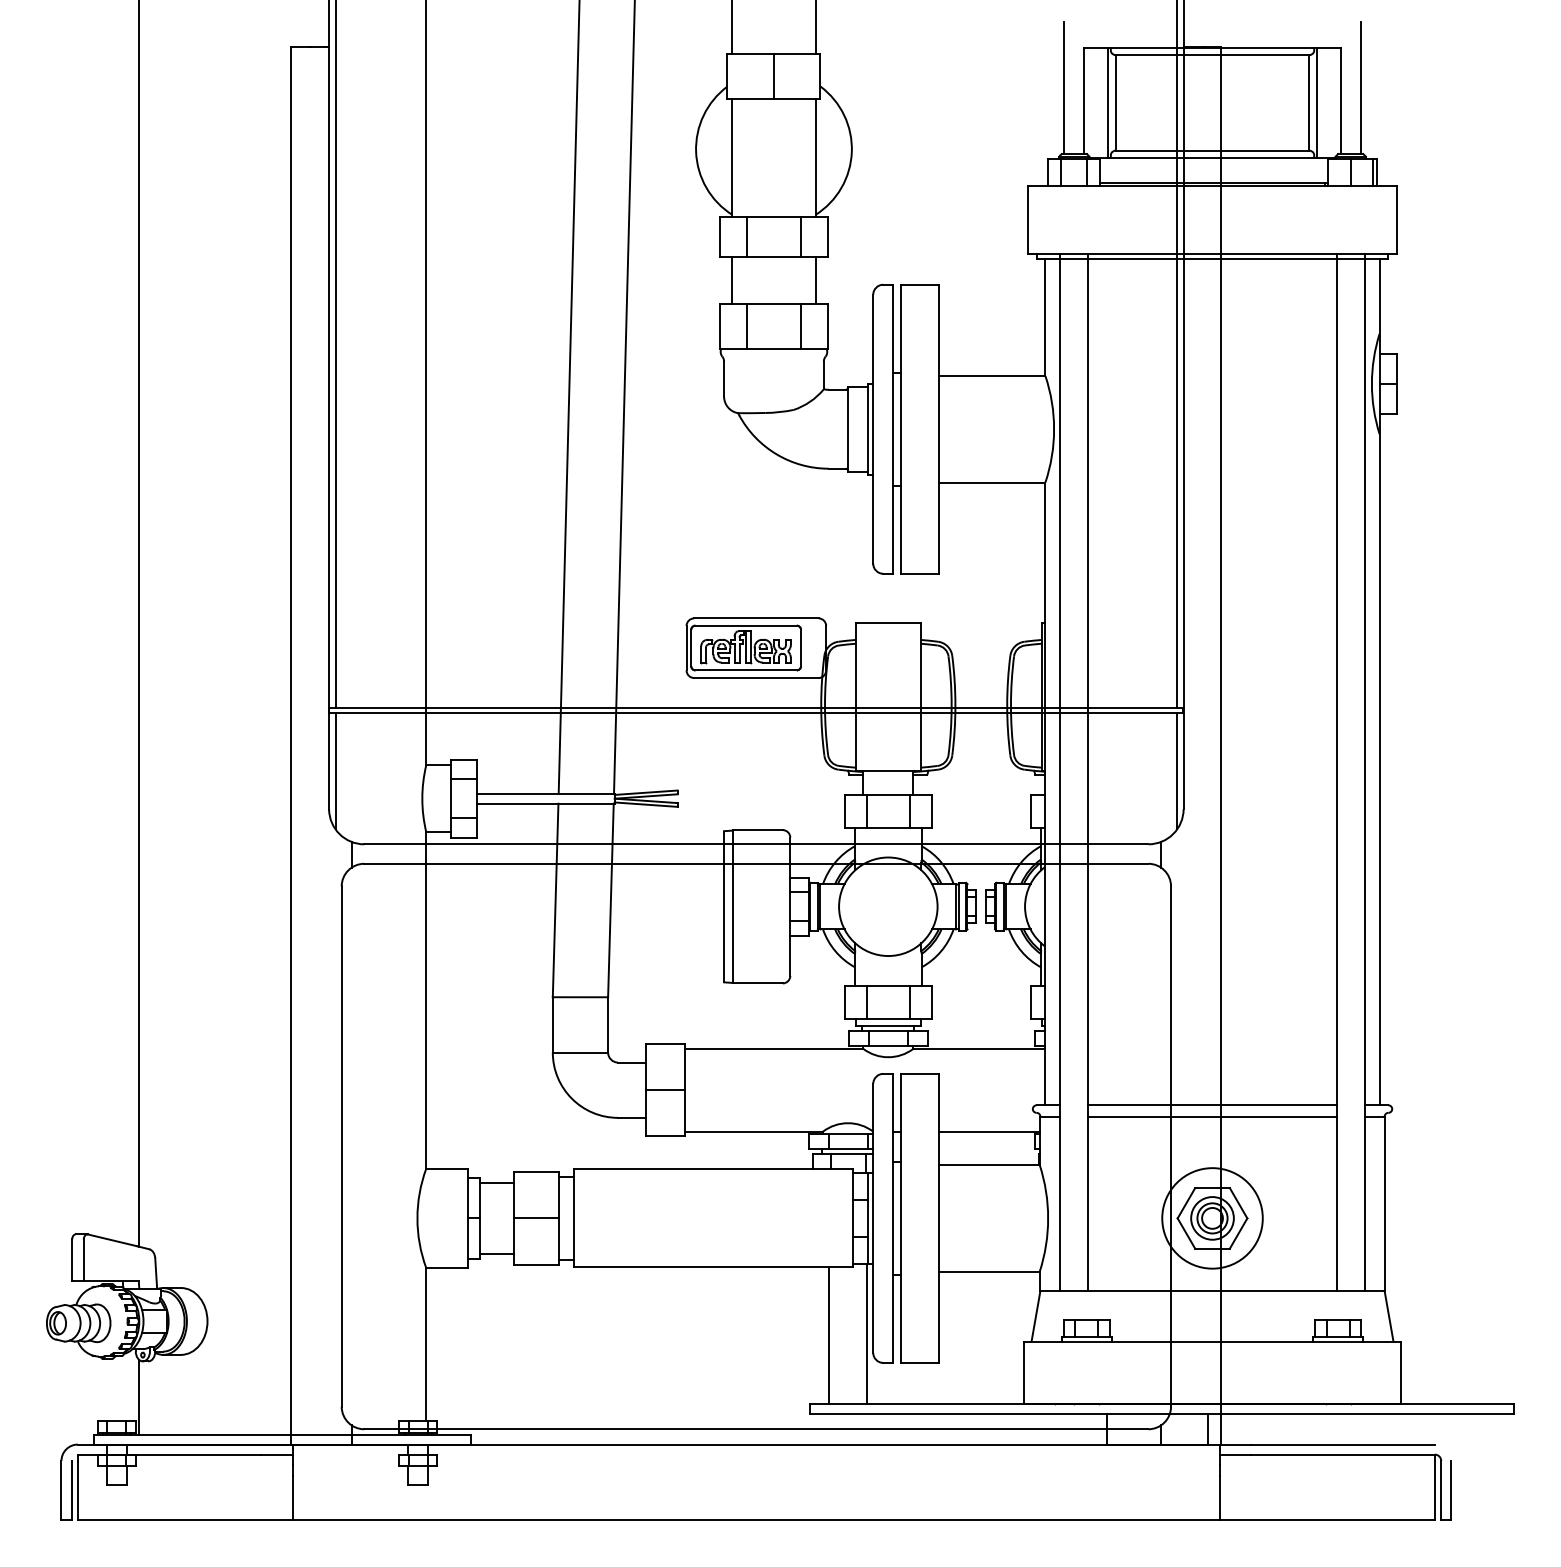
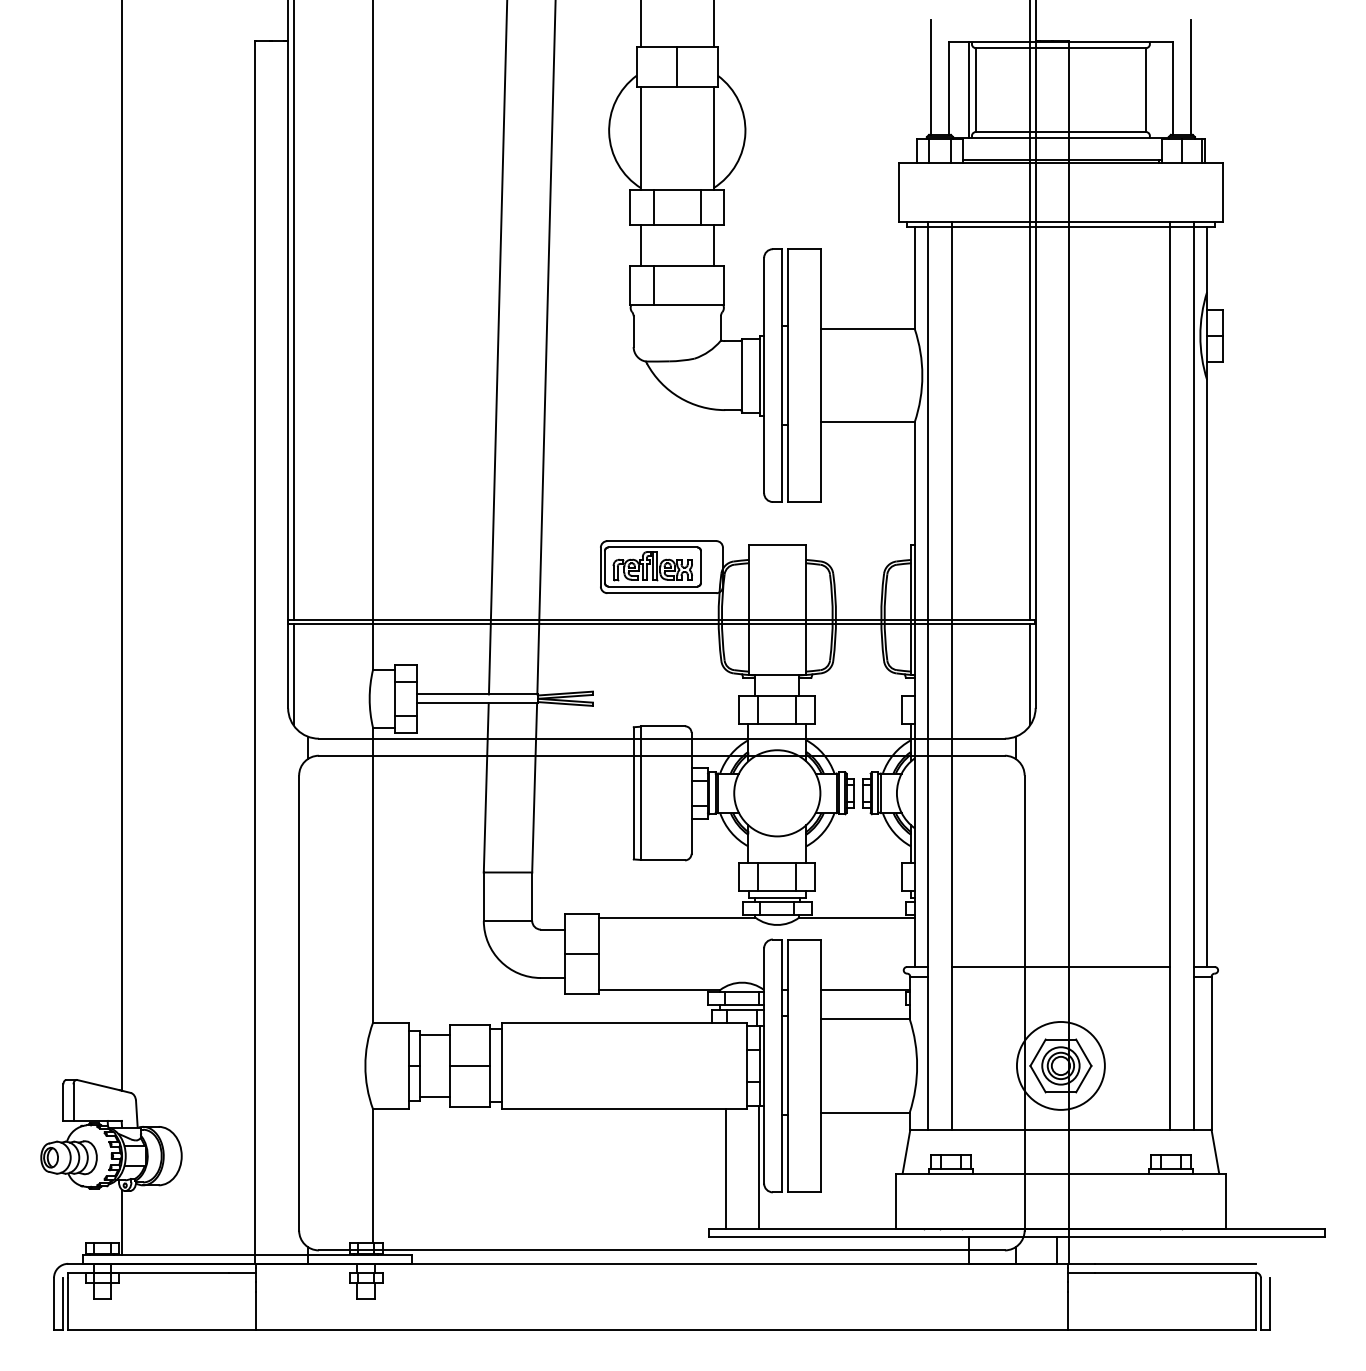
line: (1317, 102) -> (1152, 89), removed
line: (800, 325) -> (700, 284), removed
line: (1212, 1116) -> (1060, 976), removed

